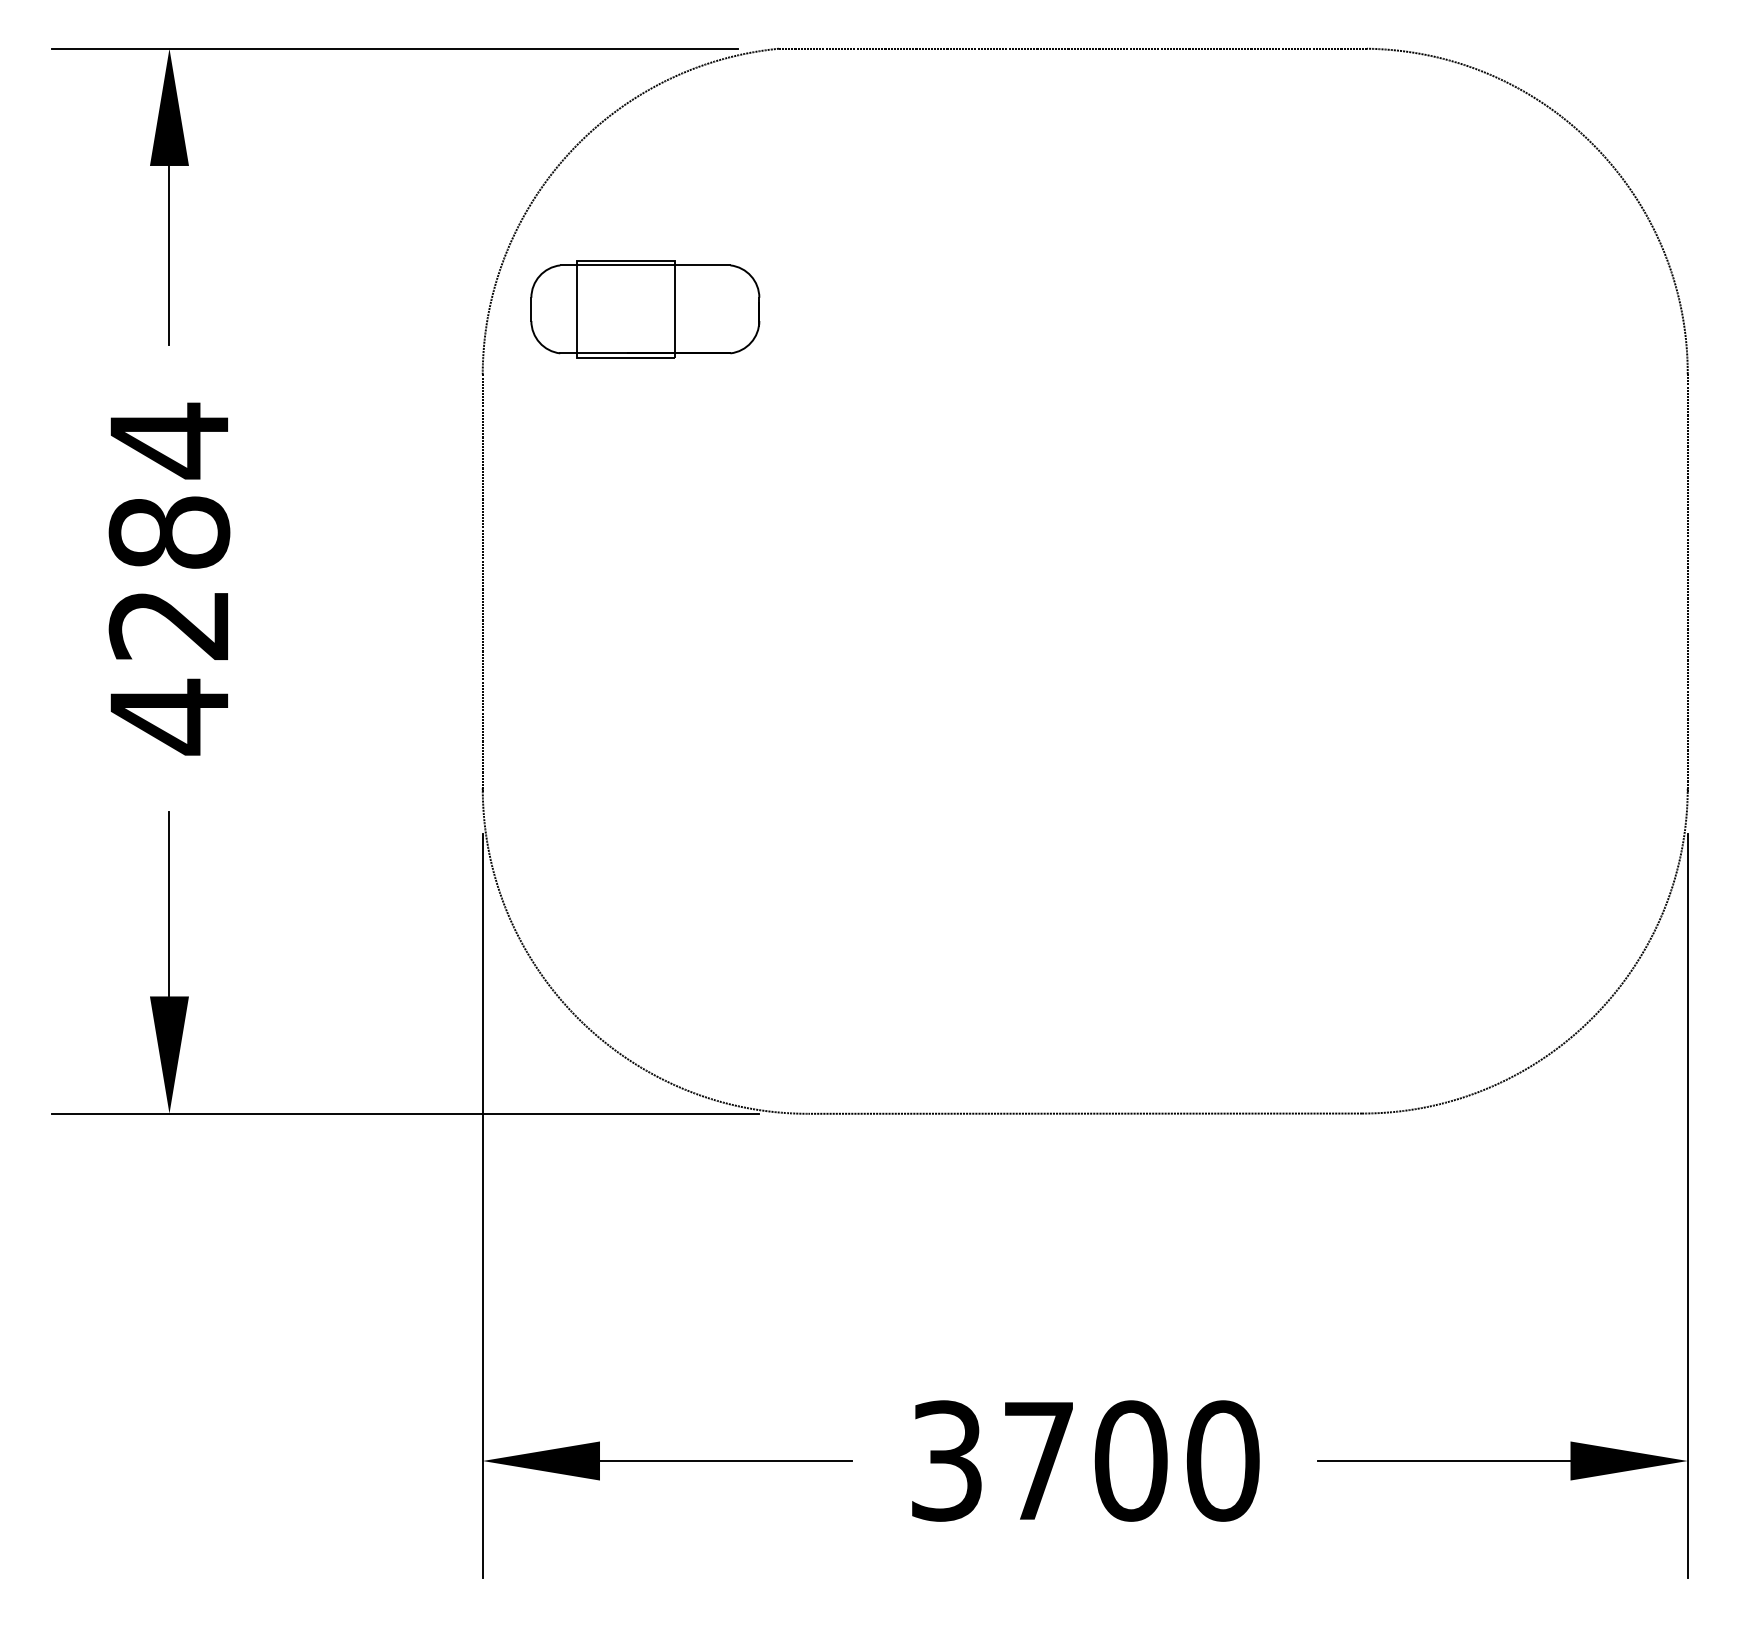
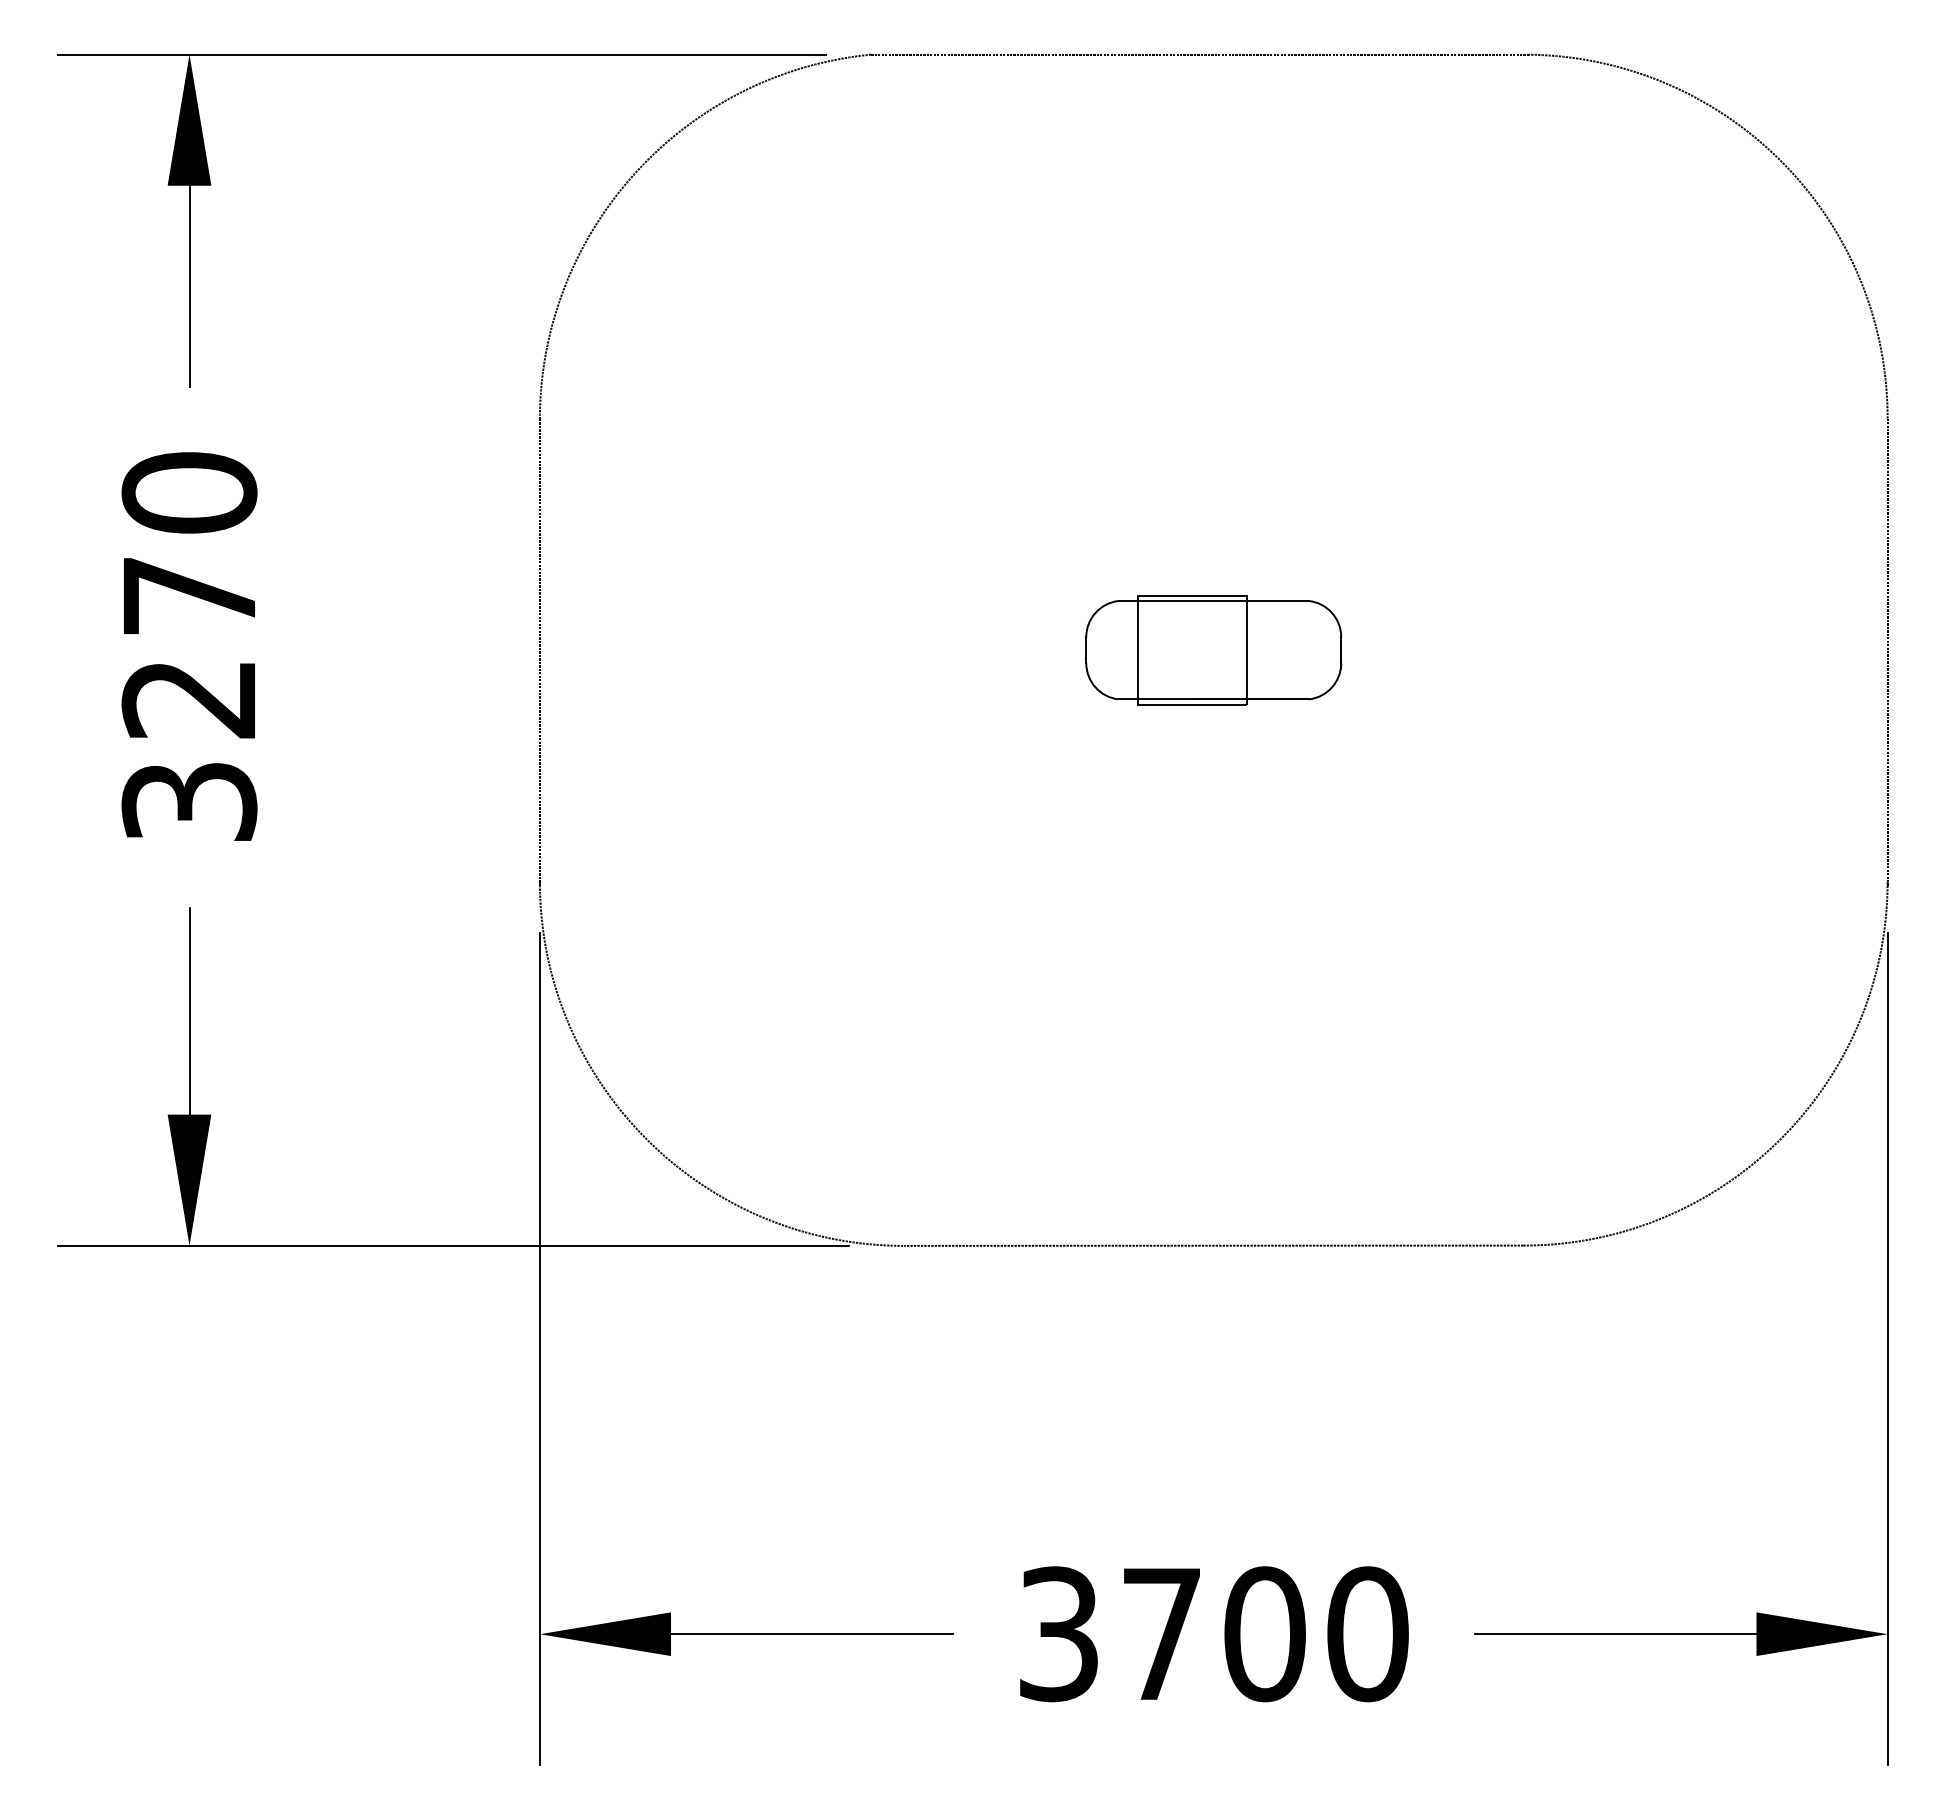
part: (645, 309) -> (1213, 650), moved
text: (169, 578) -> (189, 647), 4284 -> 3270

